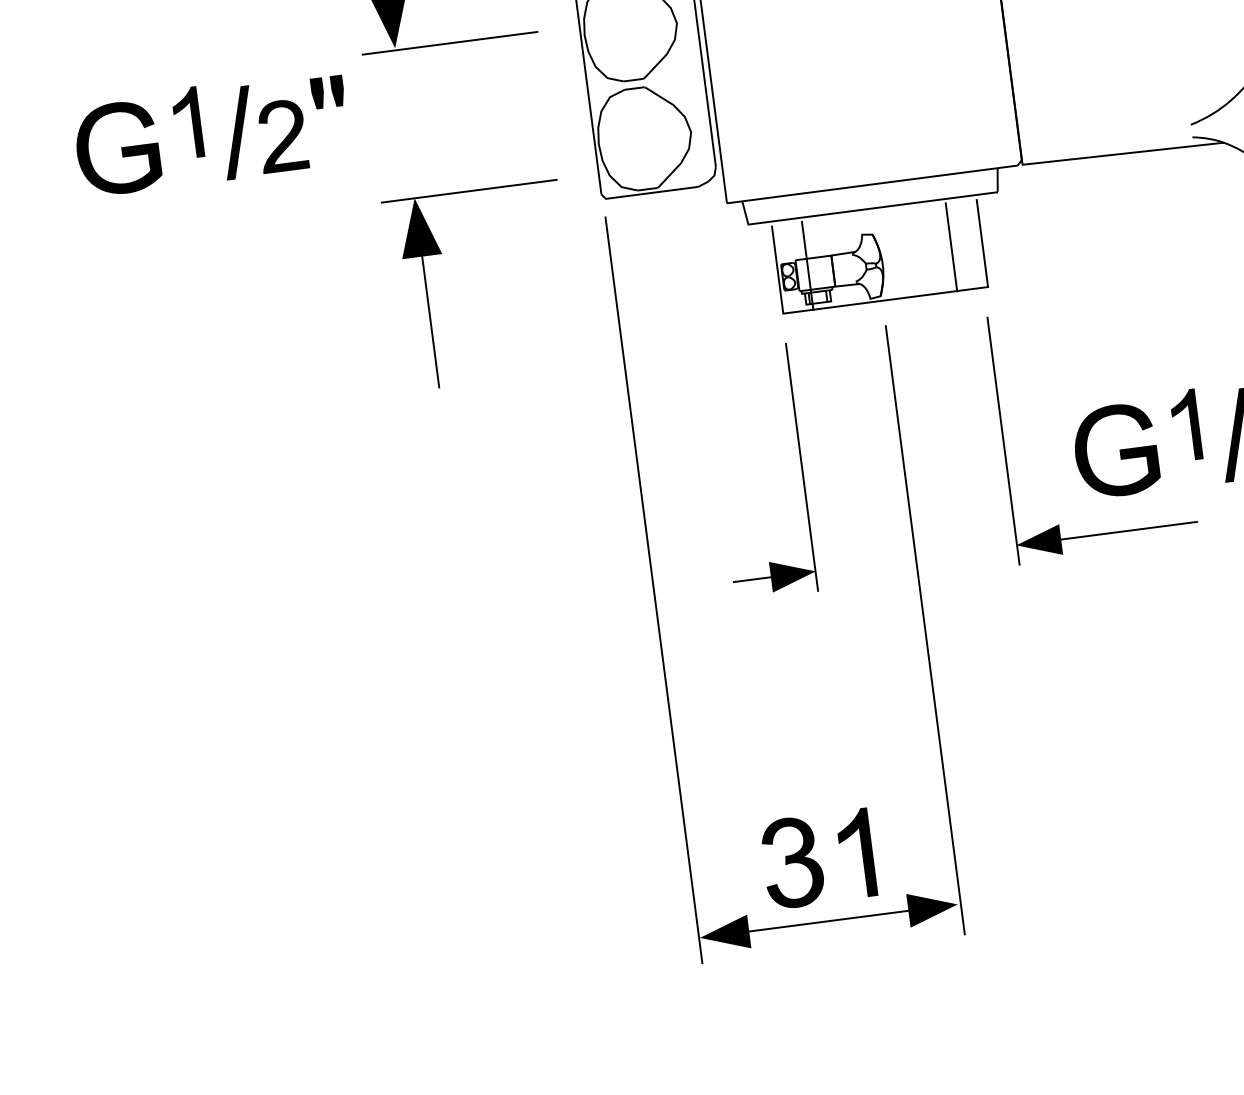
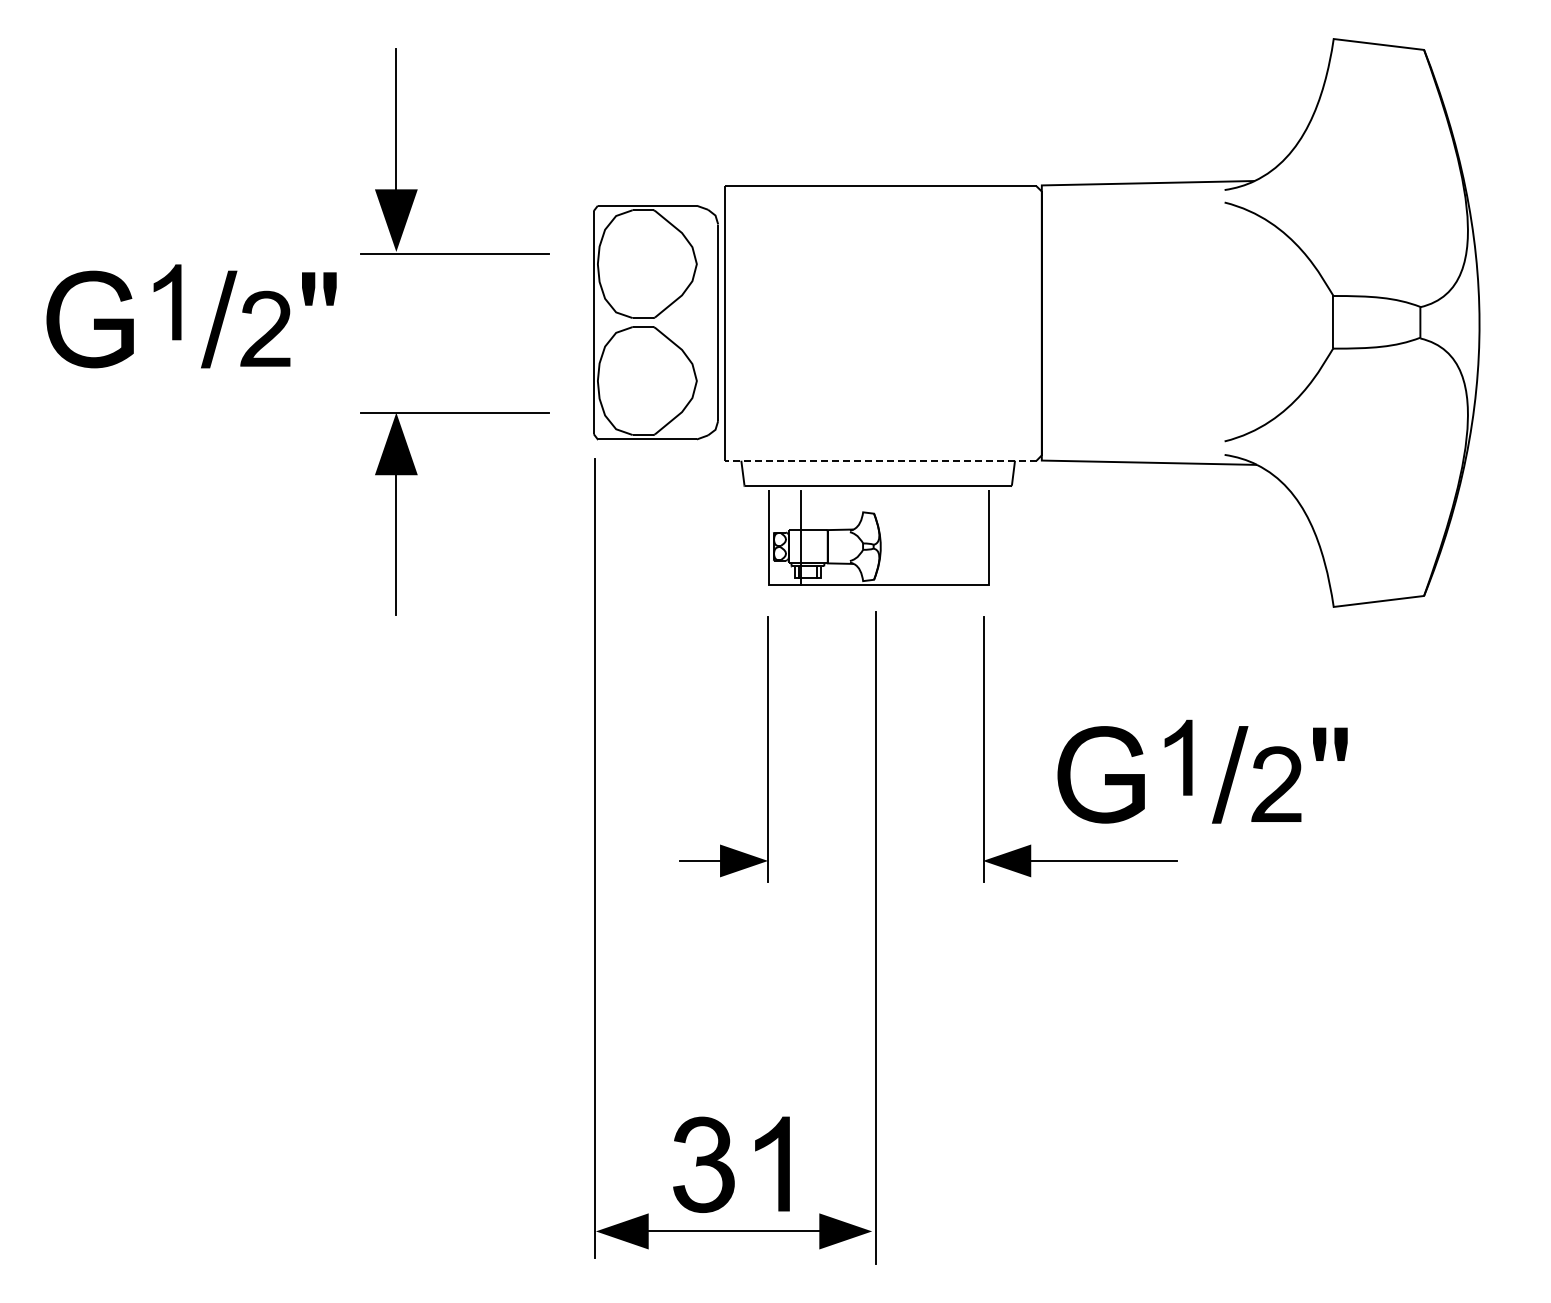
line: (871, 184) -> (879, 460), solid -> dashed
line: (951, 246) -> (955, 537), removed

